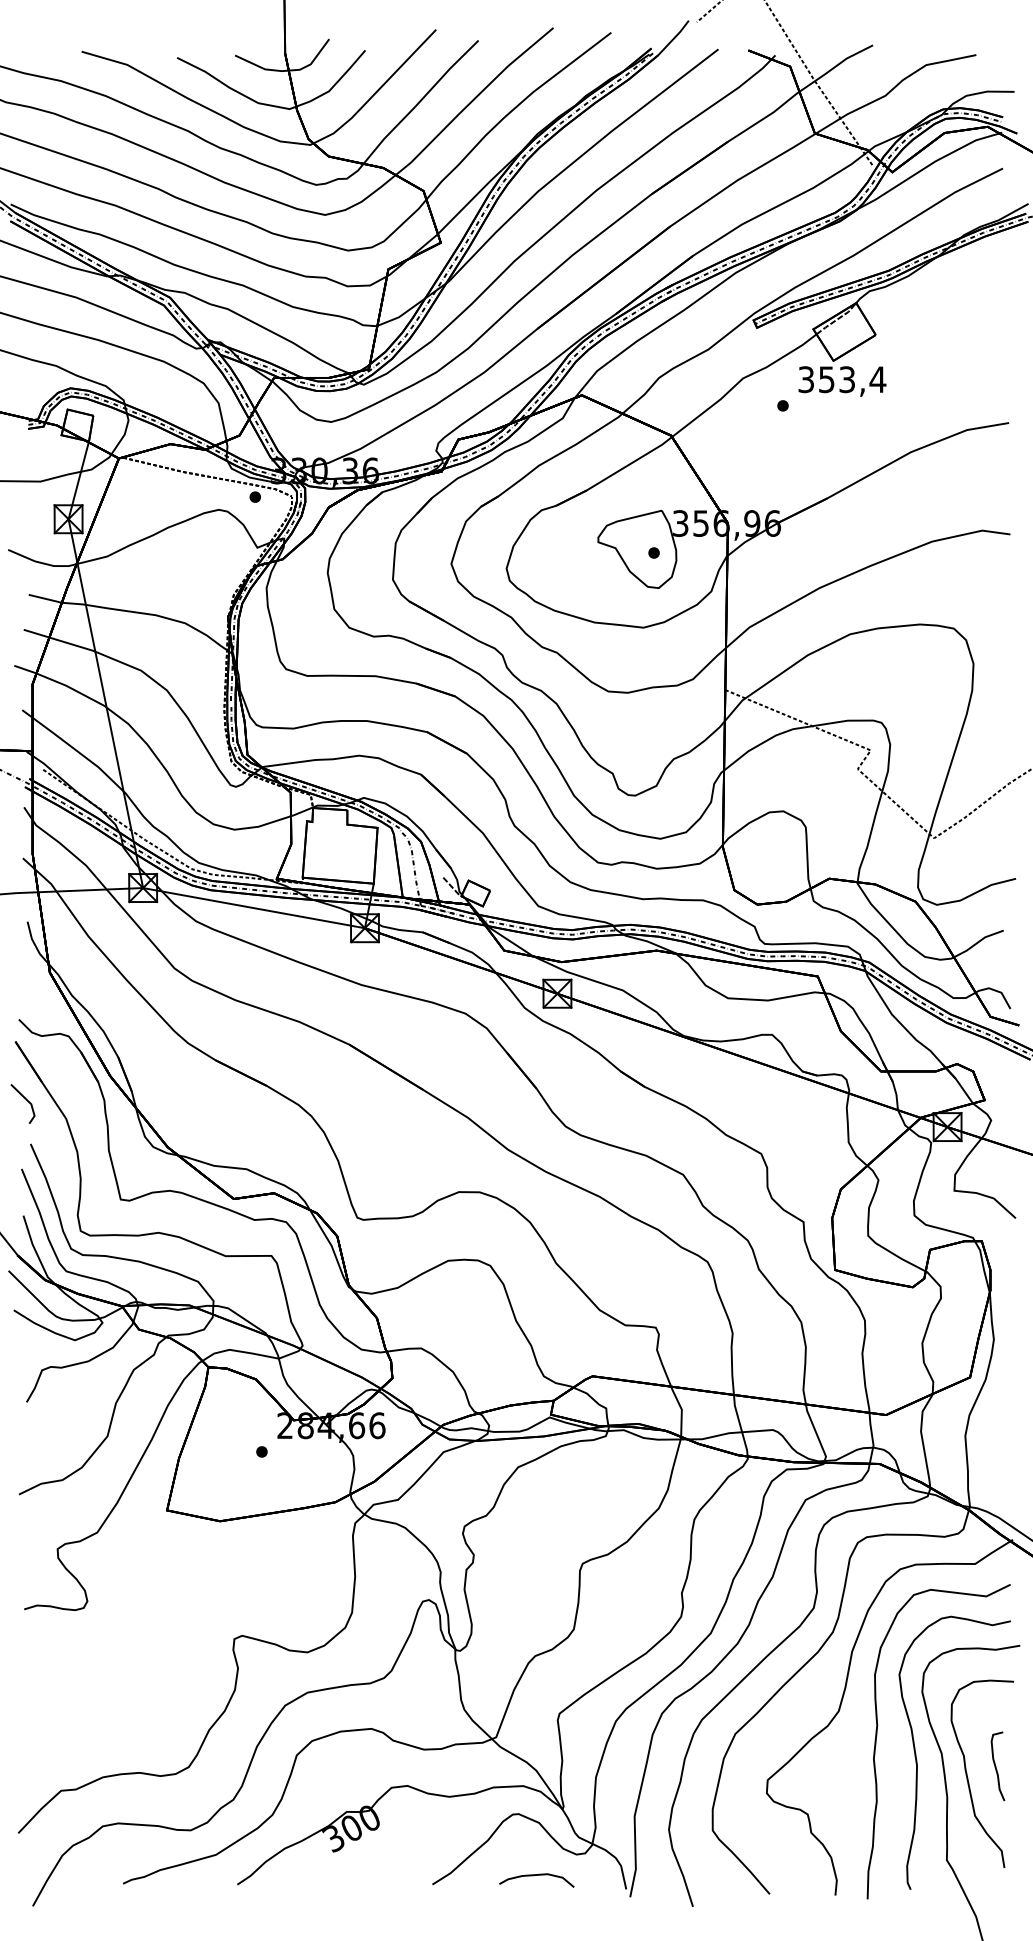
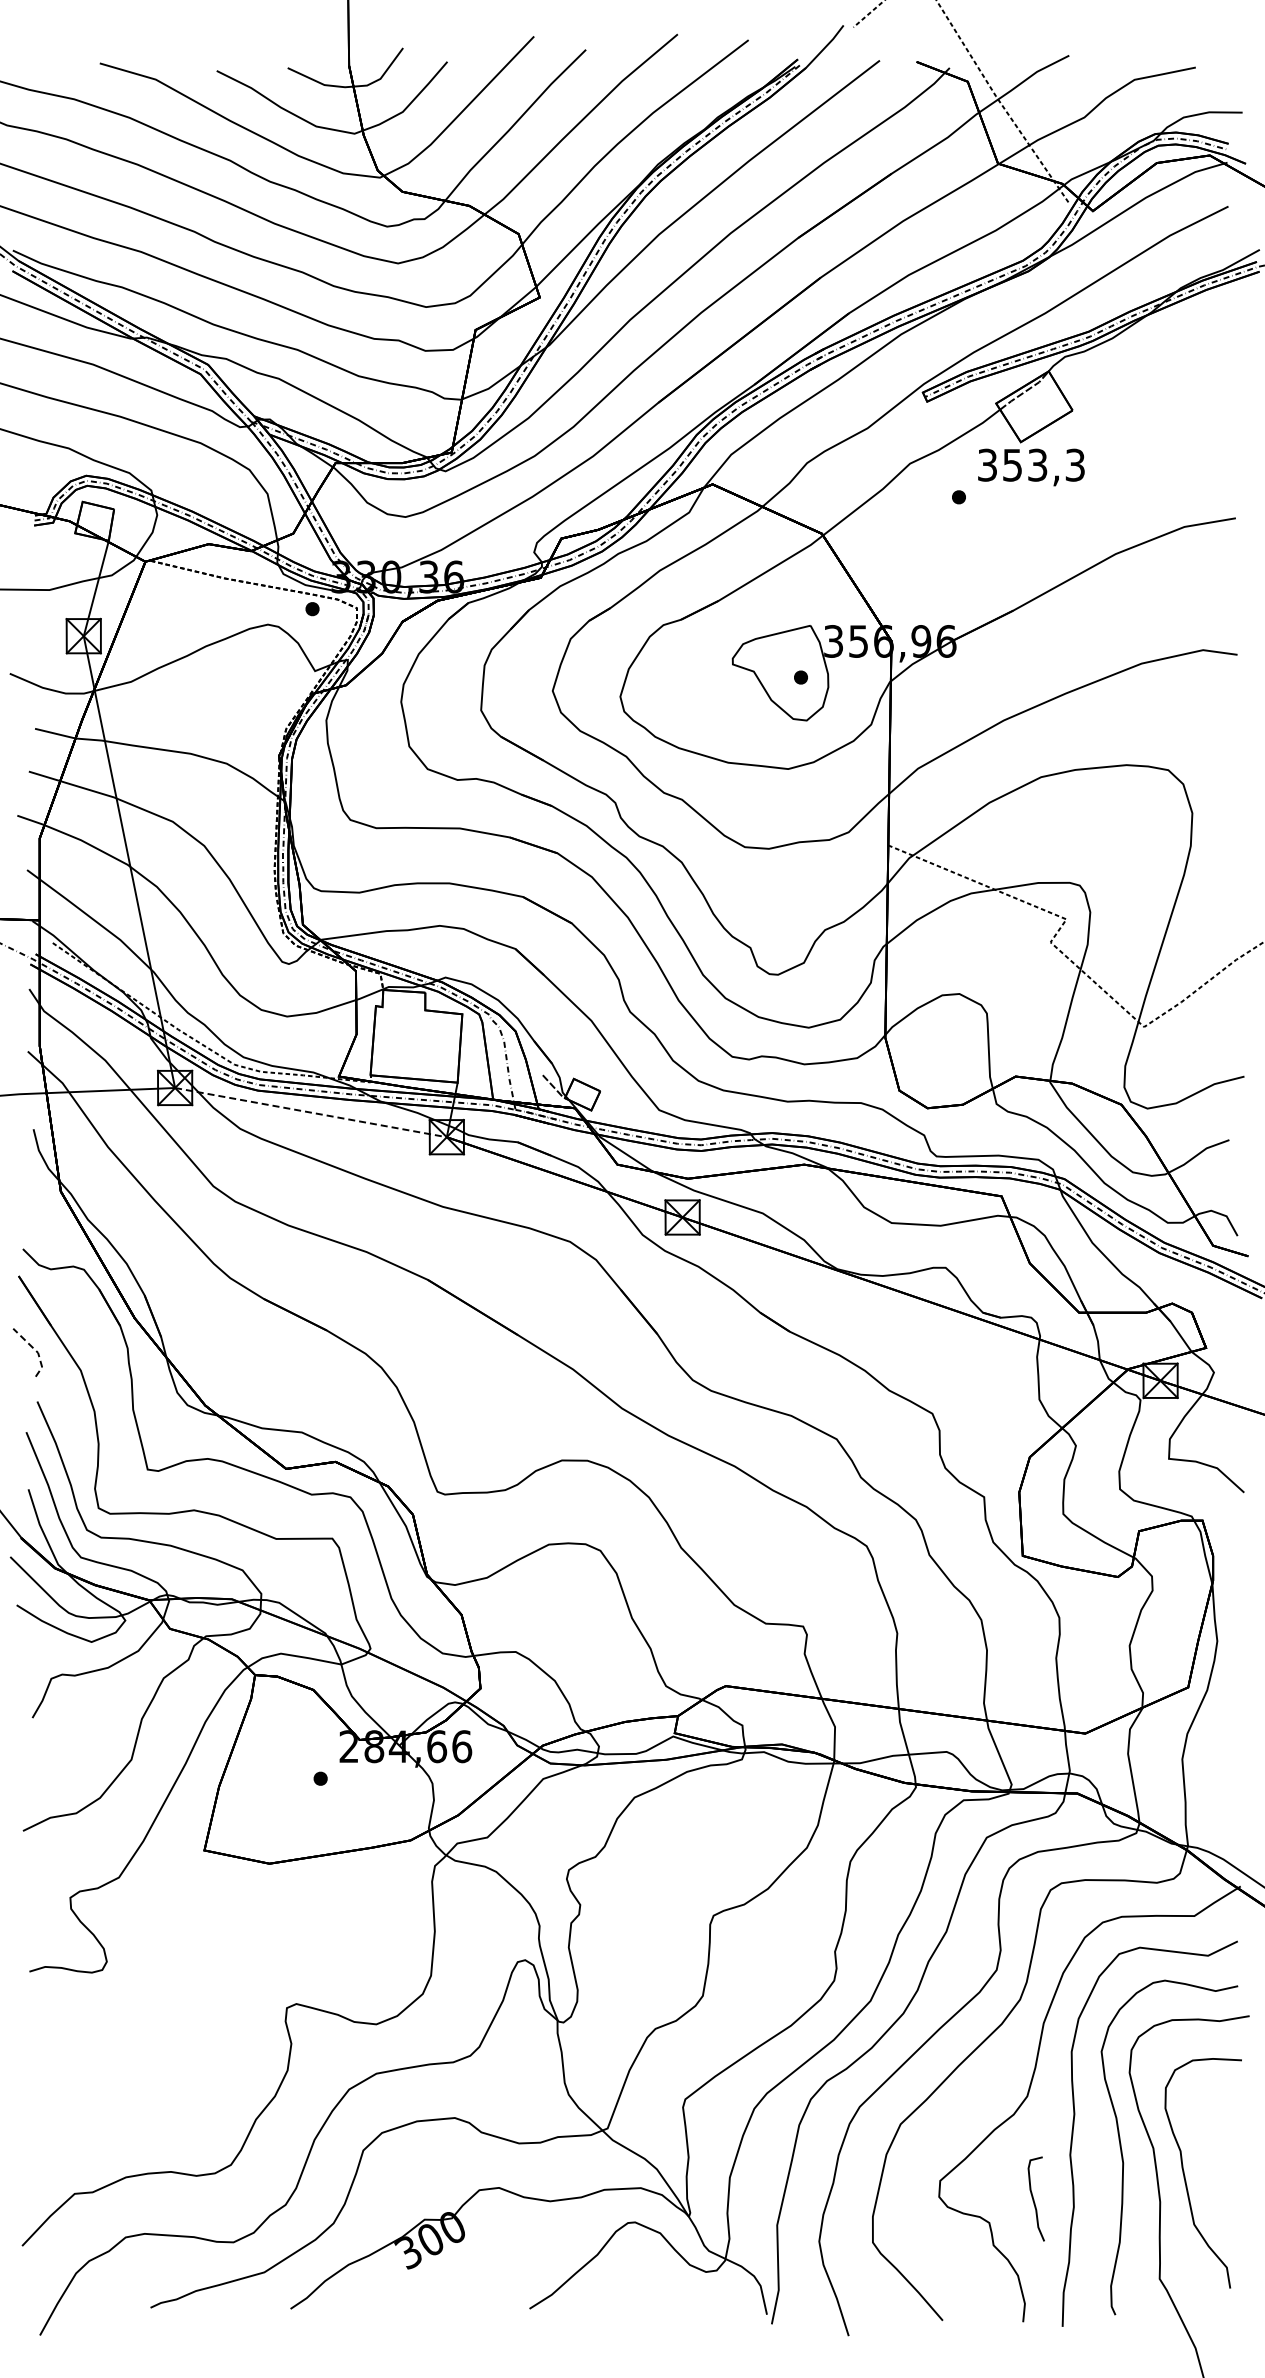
text: (877, 379) -> (1074, 464), 353,4 -> 353,3
line: (254, 908) -> (311, 1112), solid -> dashed
line: (29, 1102) -> (36, 1350), solid -> dashed
curve: (996, 1766) -> (1034, 2199), moved
curve: (534, 1876) -> (654, 2298), removed

